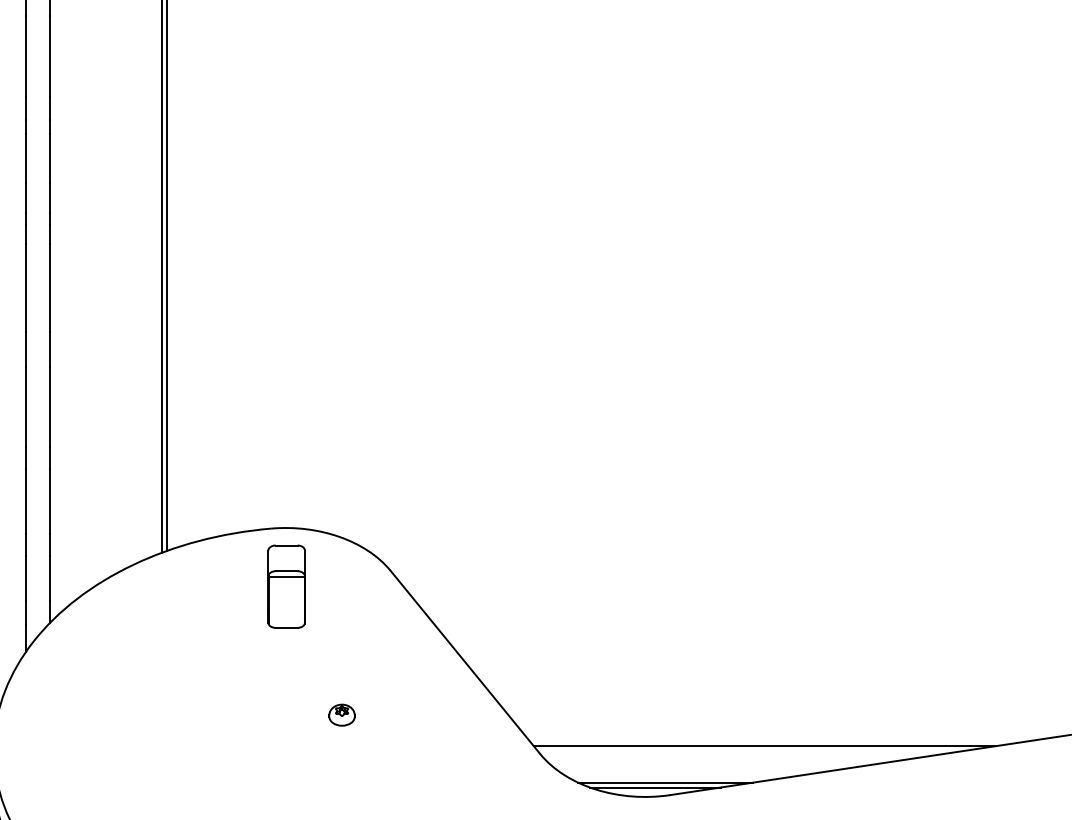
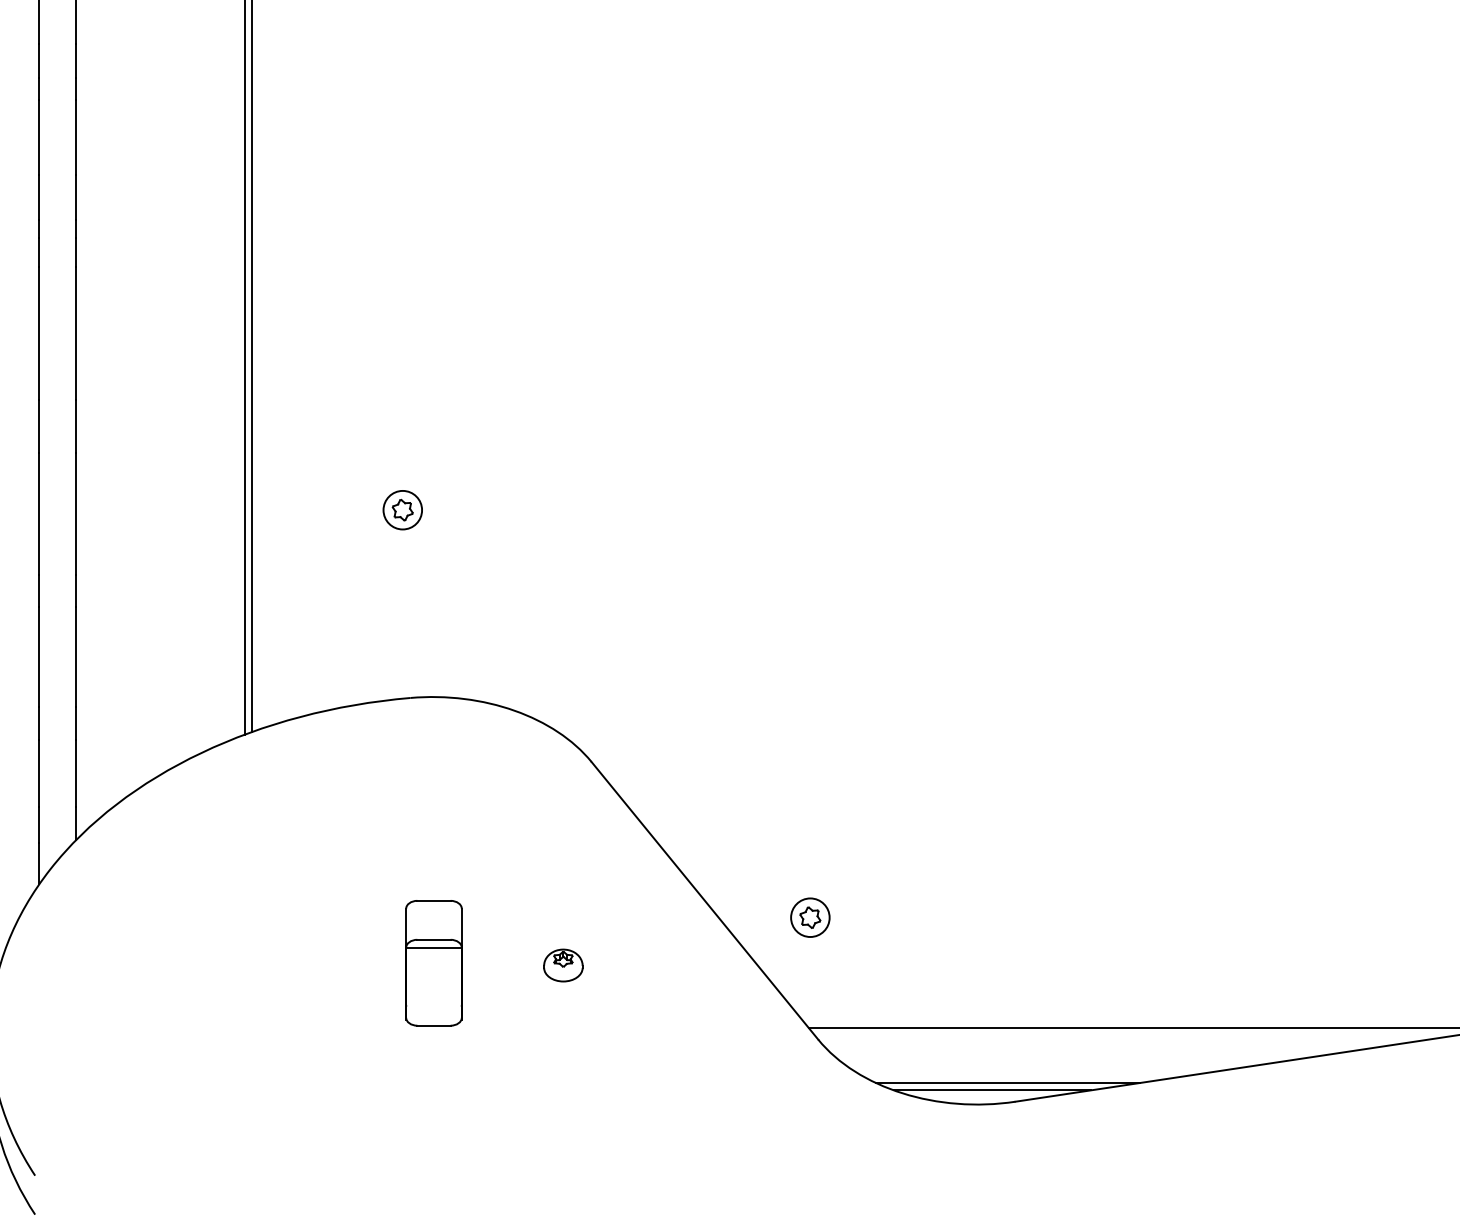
part: (265, 404) -> (401, 509), added
part: (286, 586) -> (433, 962), moved
part: (534, 673) -> (809, 917), added
part: (341, 714) -> (562, 964), moved

